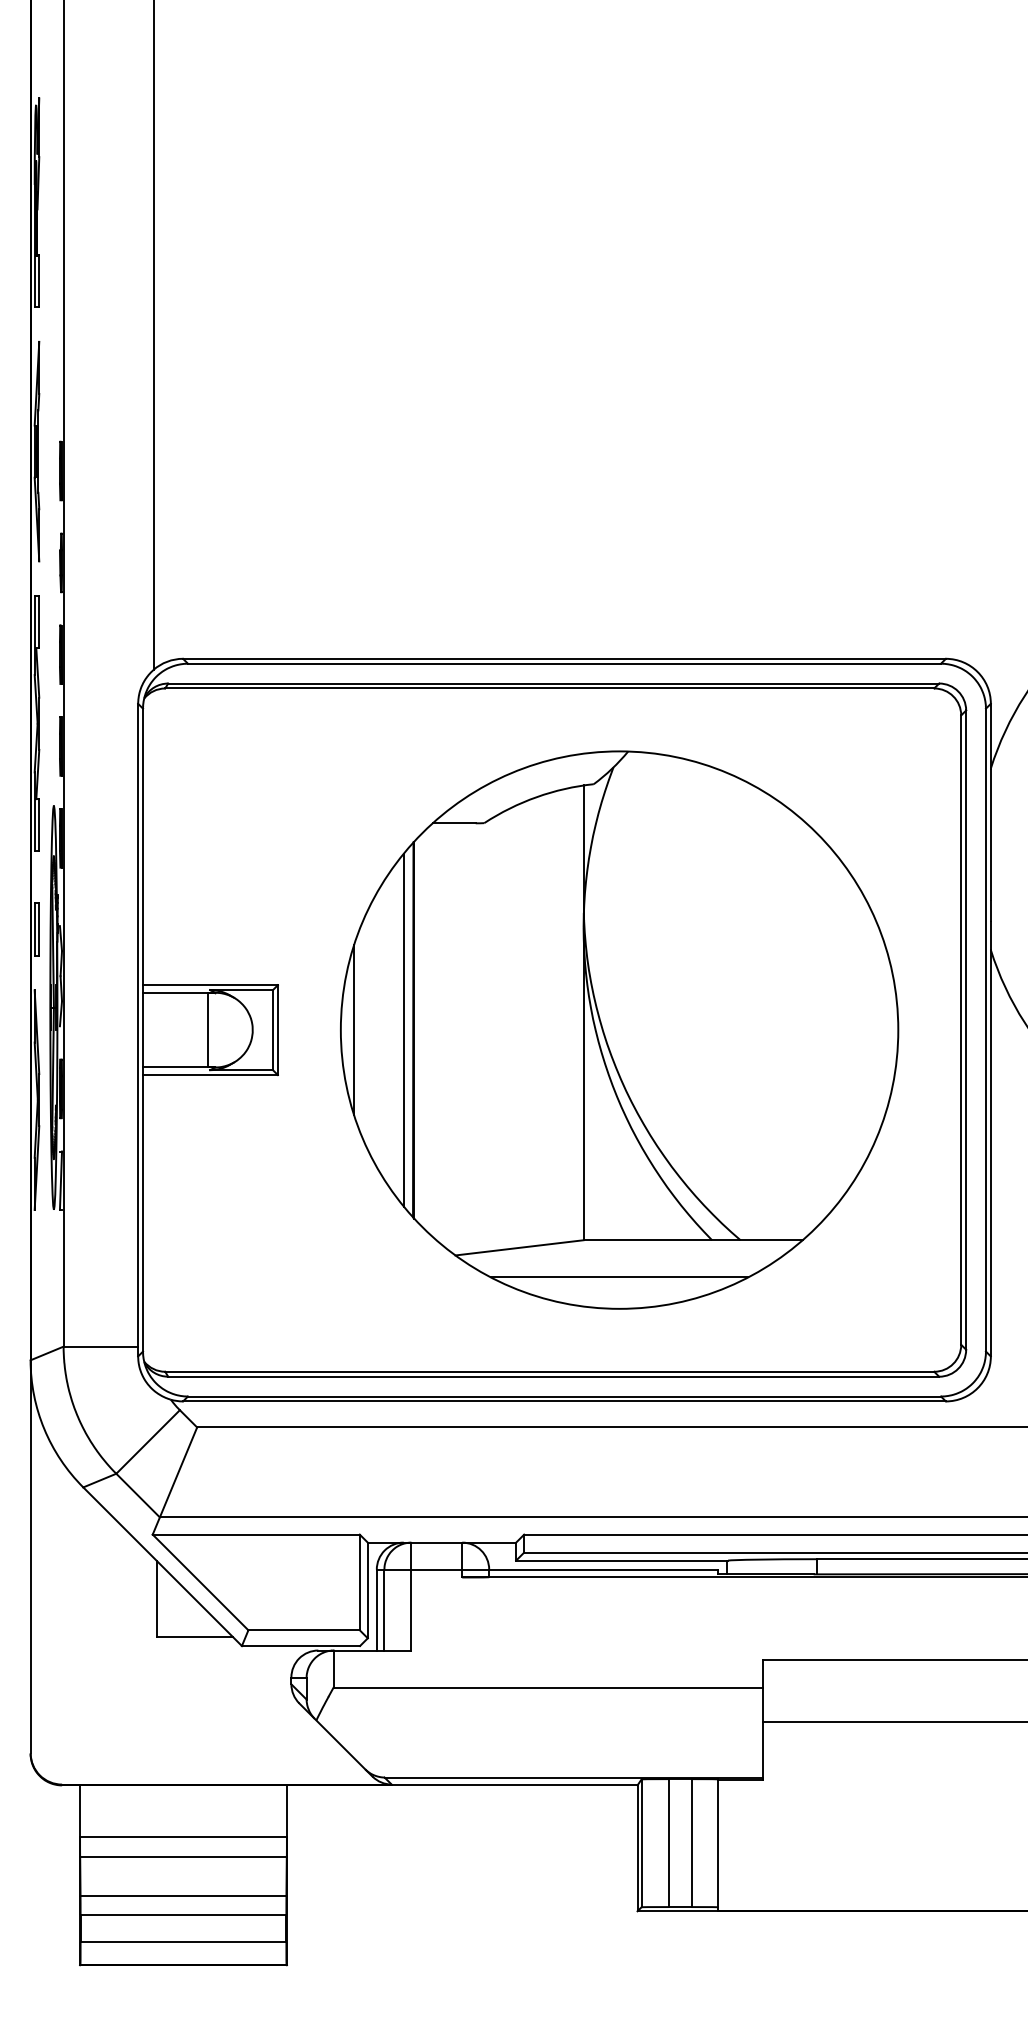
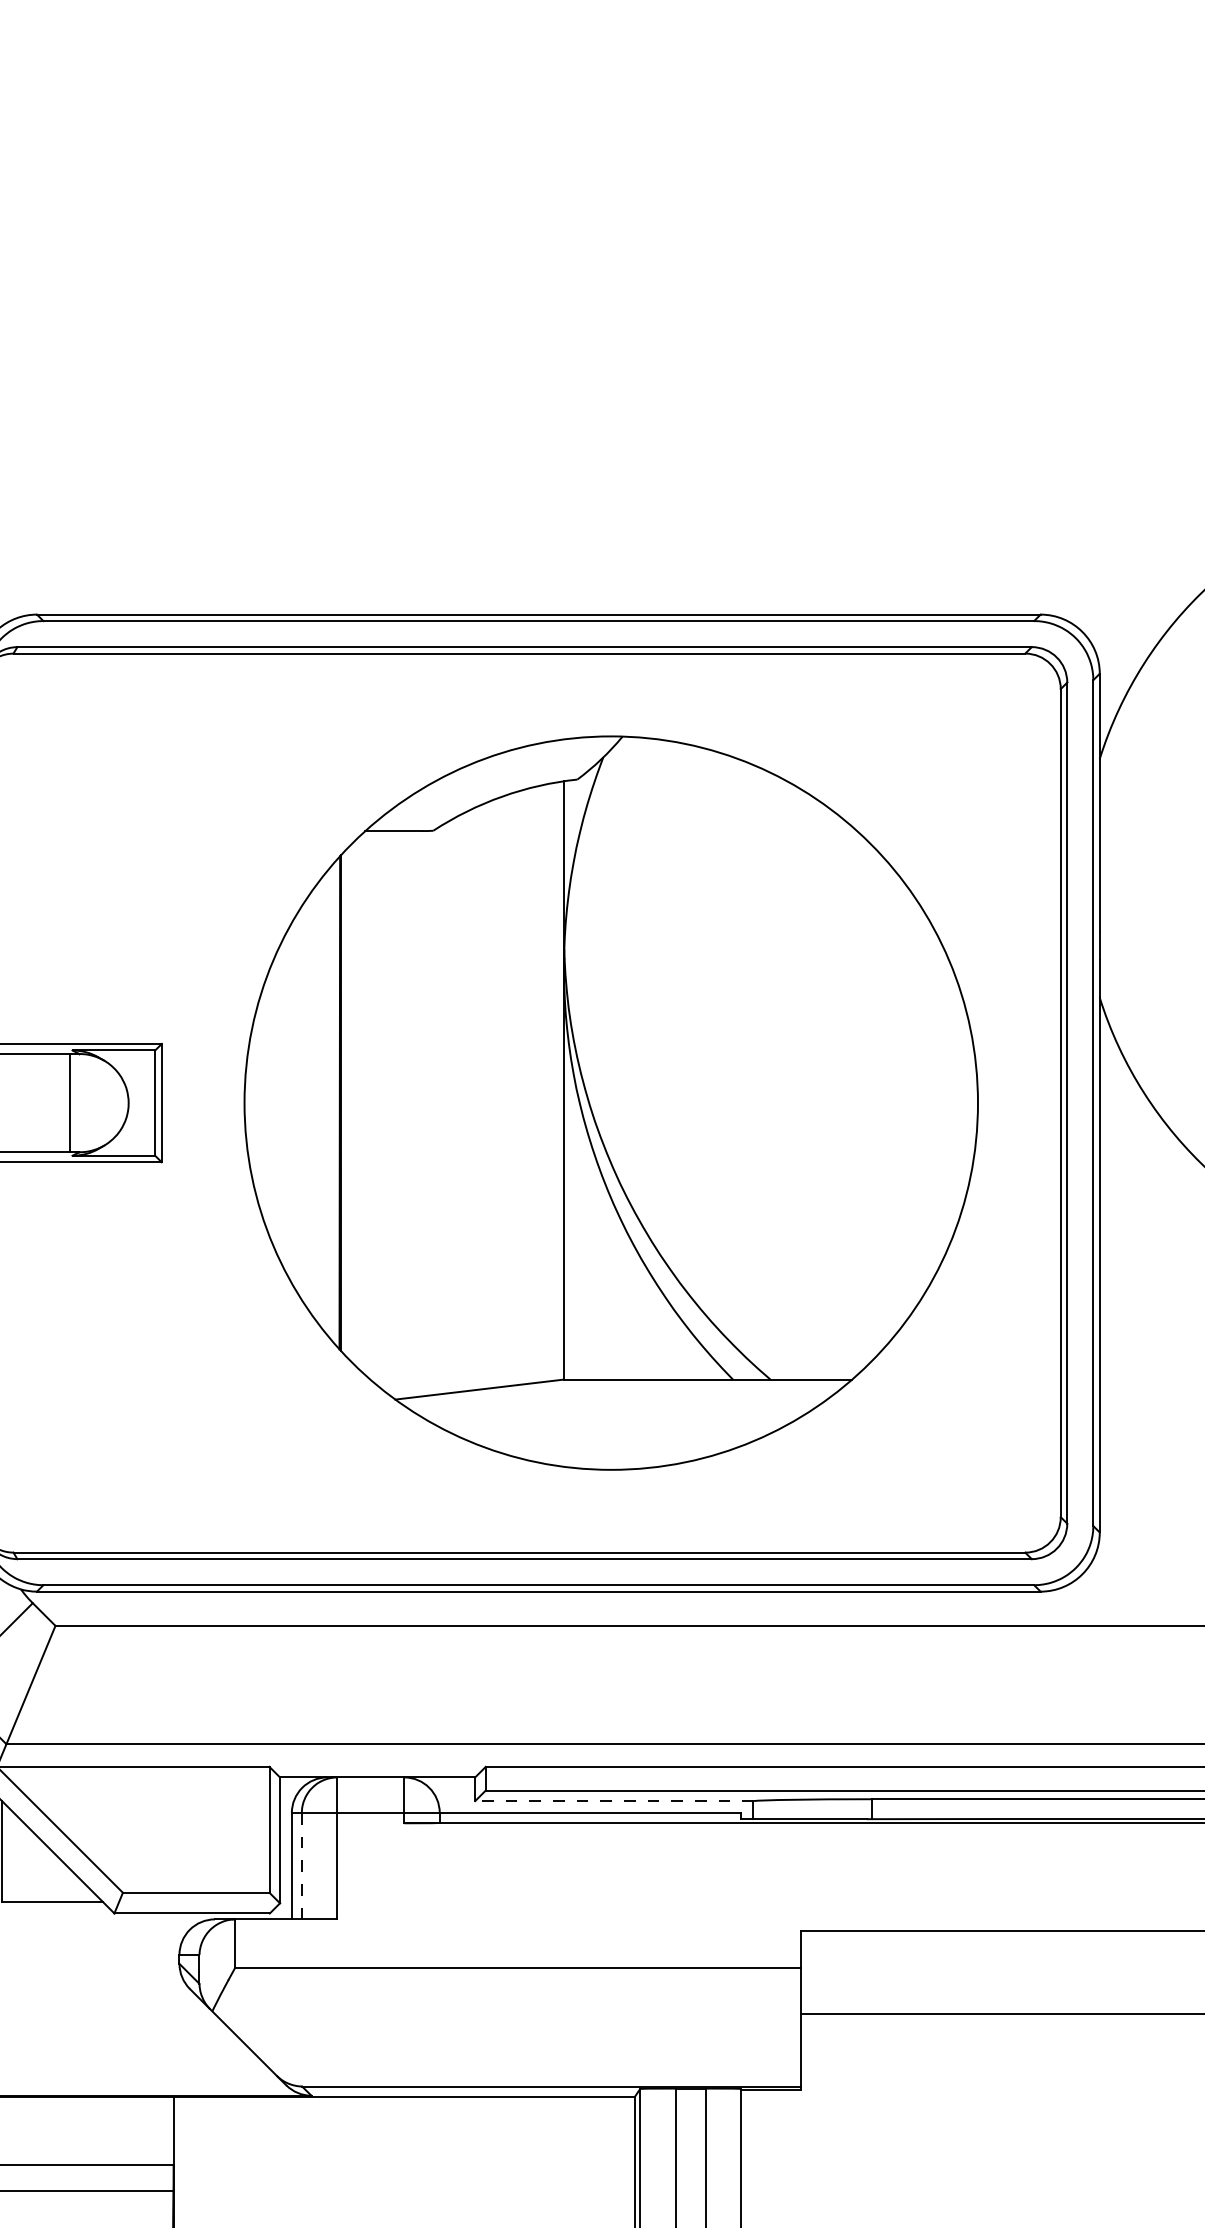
line: (353, 1029) -> (261, 1102), removed
line: (403, 1029) -> (326, 1102), removed
line: (619, 1277) -> (611, 1428), removed
line: (622, 1560) -> (615, 1800), solid -> dashed
line: (384, 1609) -> (301, 1865), solid -> dashed

